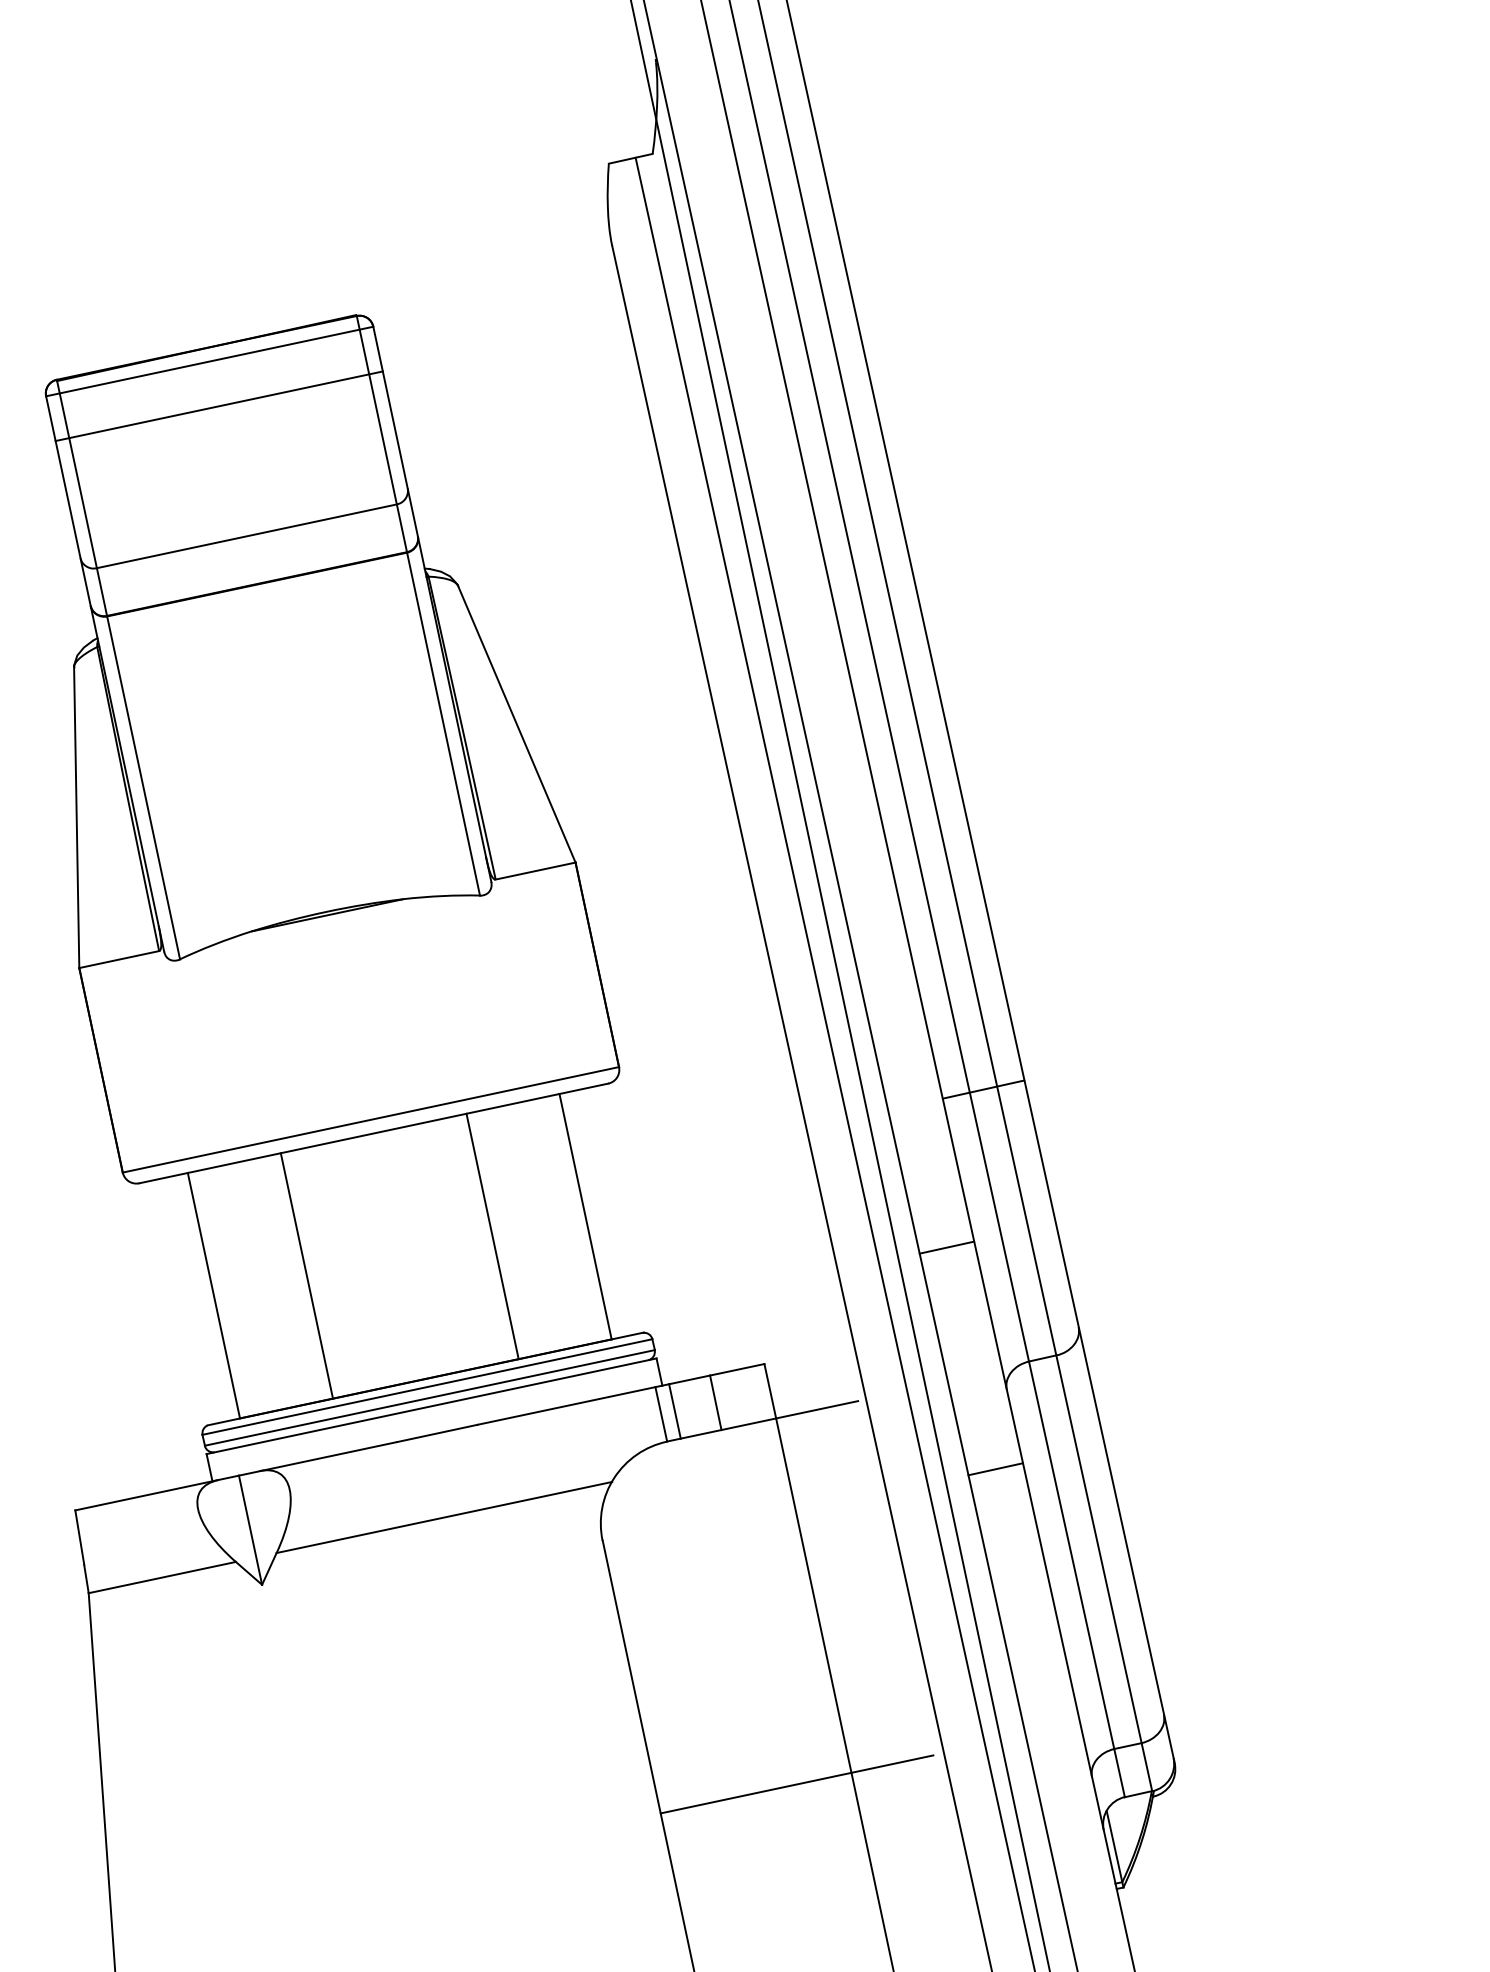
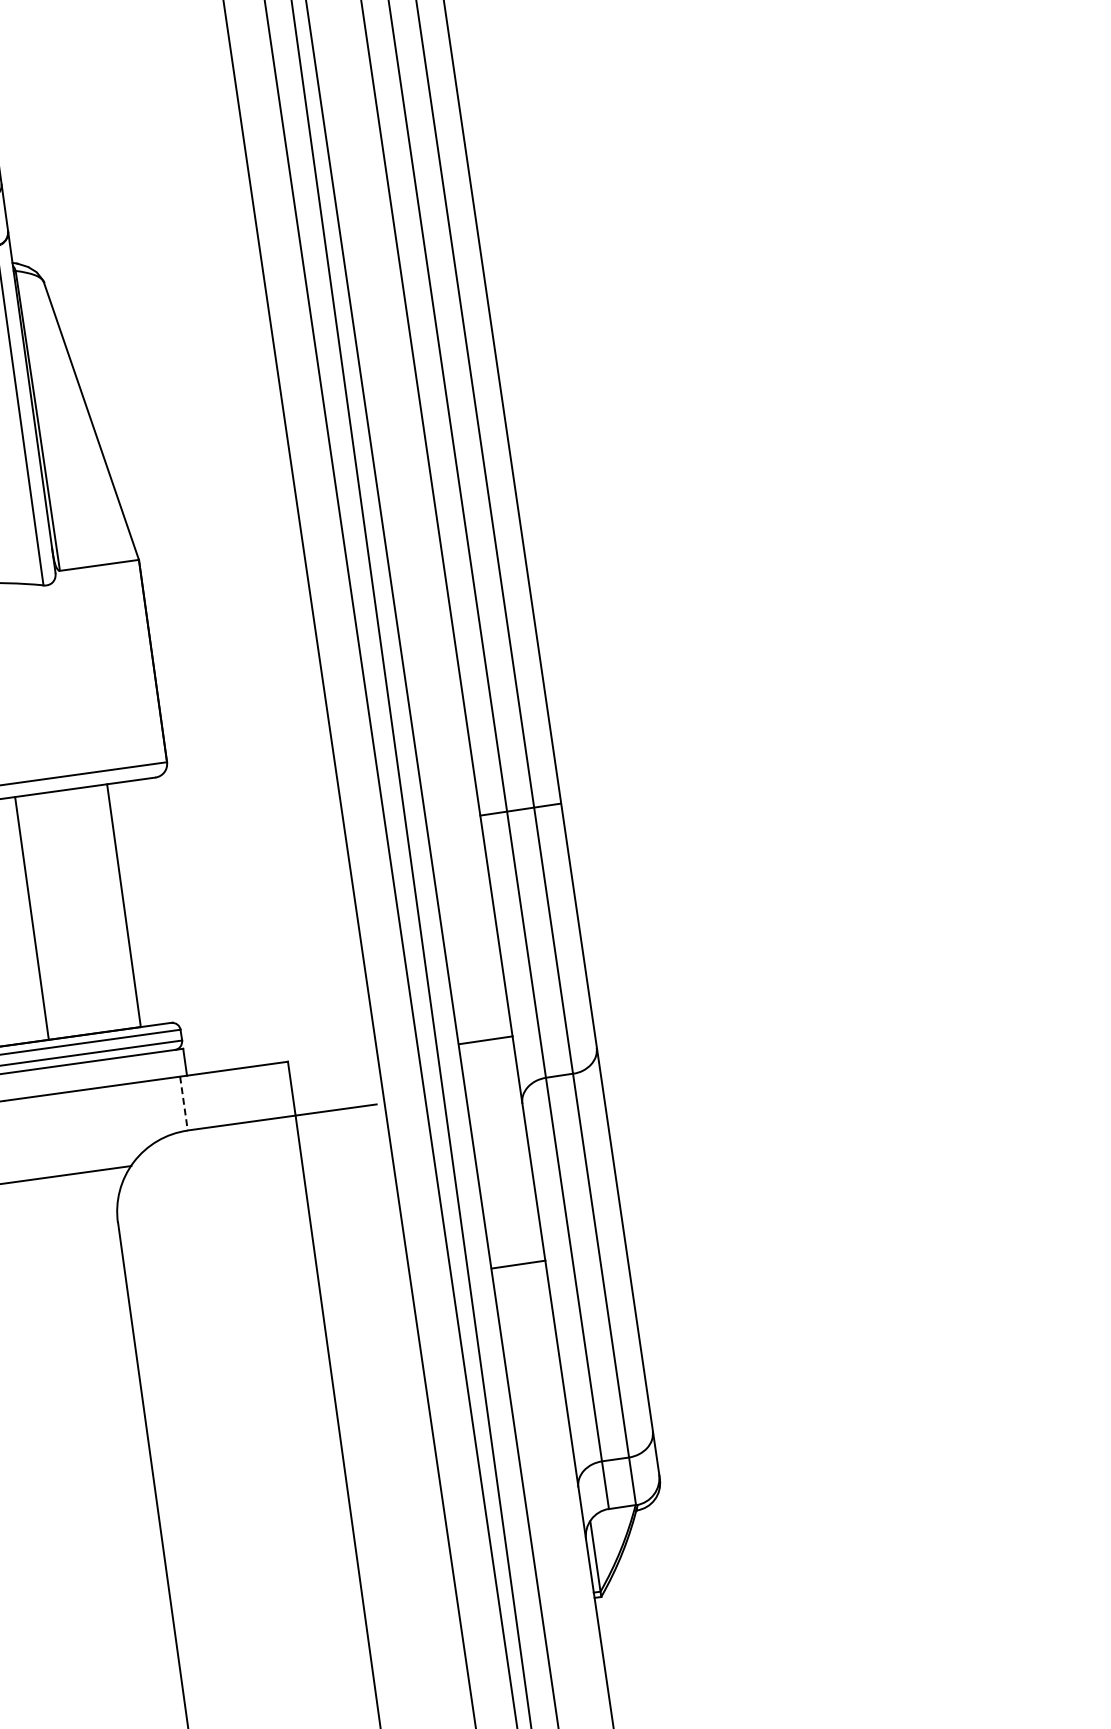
line: (946, 1247) -> (485, 1040), moved
line: (715, 1402) -> (237, 1095), removed
line: (674, 1411) -> (197, 1101), removed
line: (661, 1414) -> (184, 1103), solid -> dashed
line: (995, 1469) -> (518, 1264), moved
line: (796, 1784) -> (289, 1473), removed

